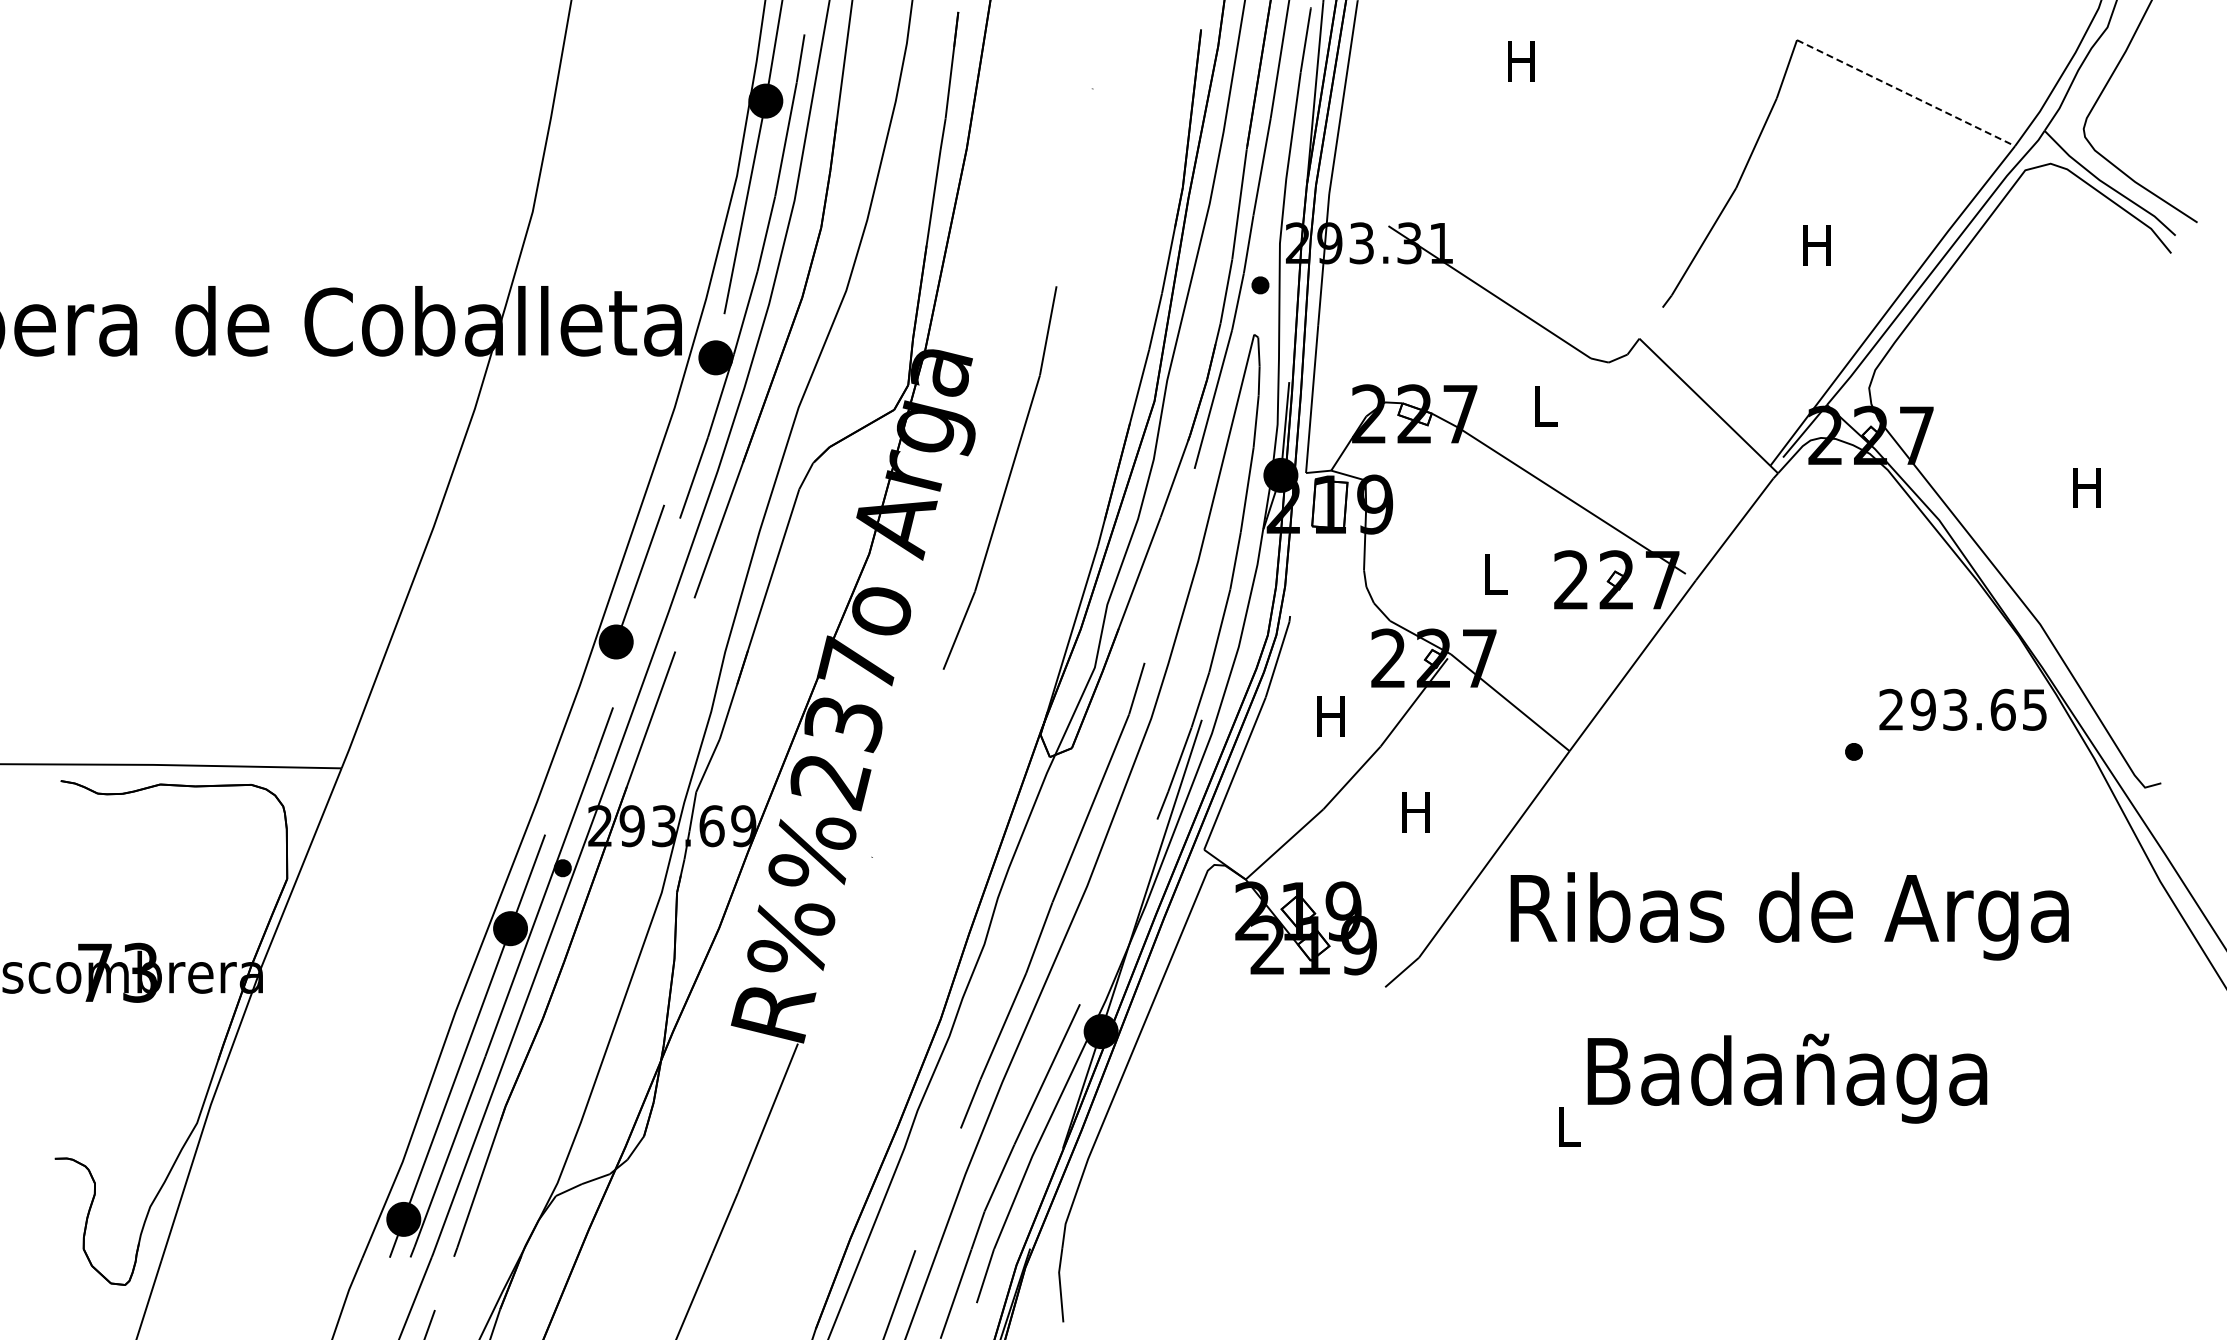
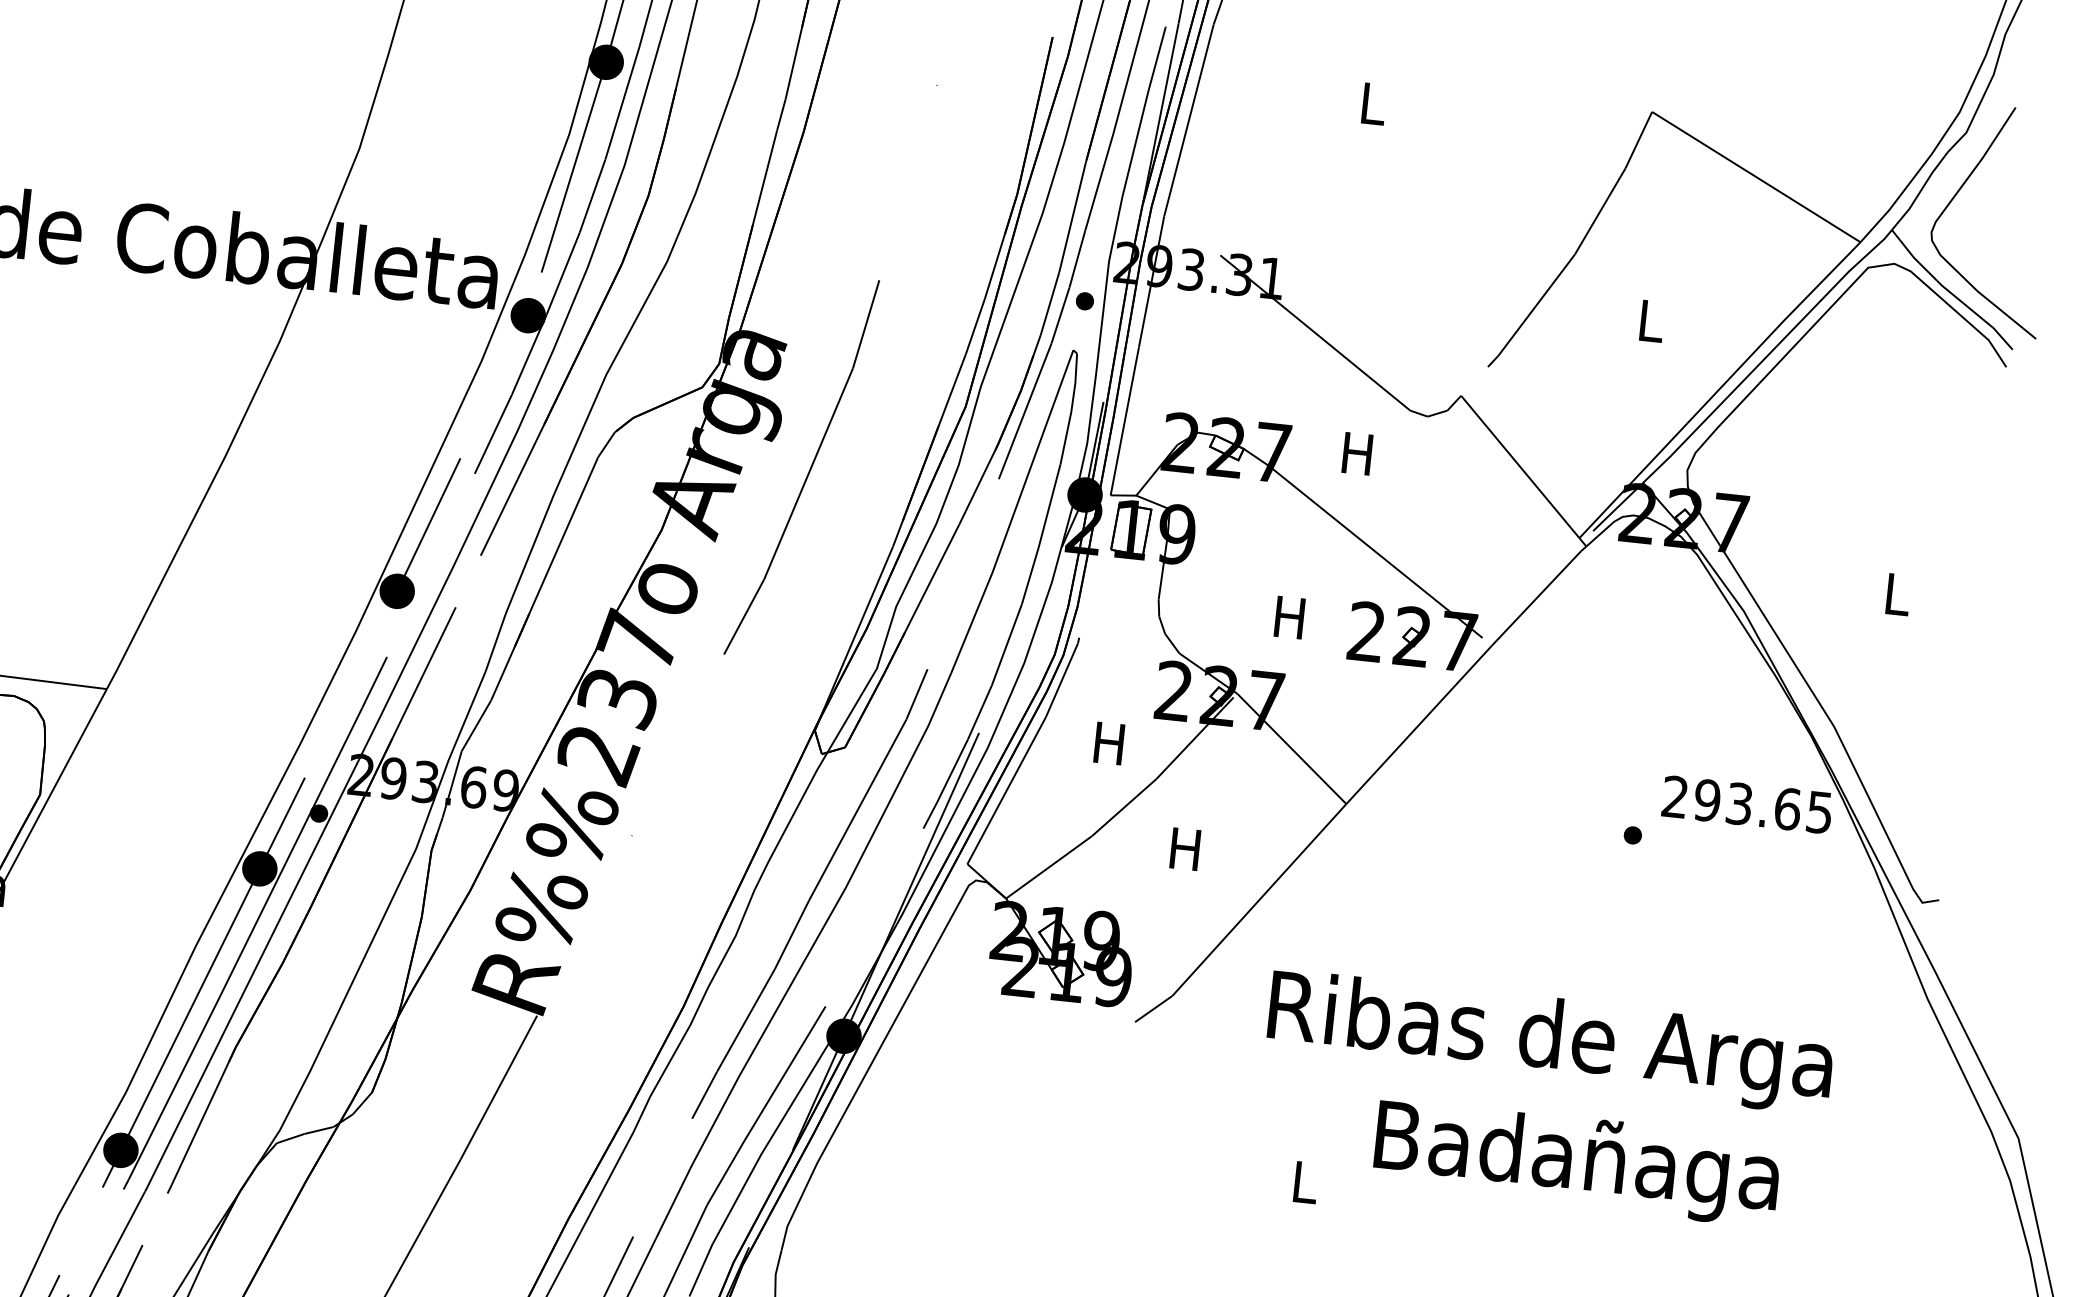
text: (1521, 61) -> (1372, 103), H -> L
line: (1906, 93) -> (1756, 177), dashed -> solid
text: (1816, 245) -> (1649, 321), H -> L
text: (1543, 406) -> (1357, 453), L -> H
text: (2086, 487) -> (1895, 593), H -> L
text: (1494, 574) -> (1289, 617), L -> H
text: (1789, 916) -> (1550, 1042), moved
text: (1787, 1078) -> (1577, 1162), moved

